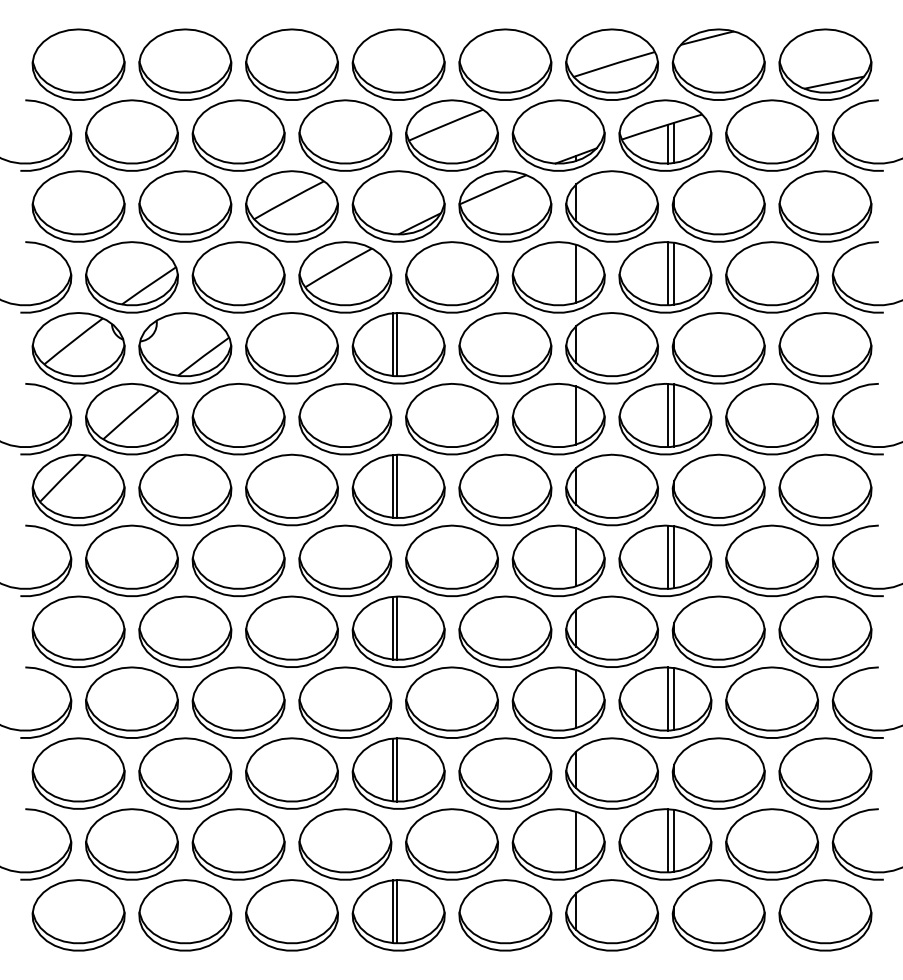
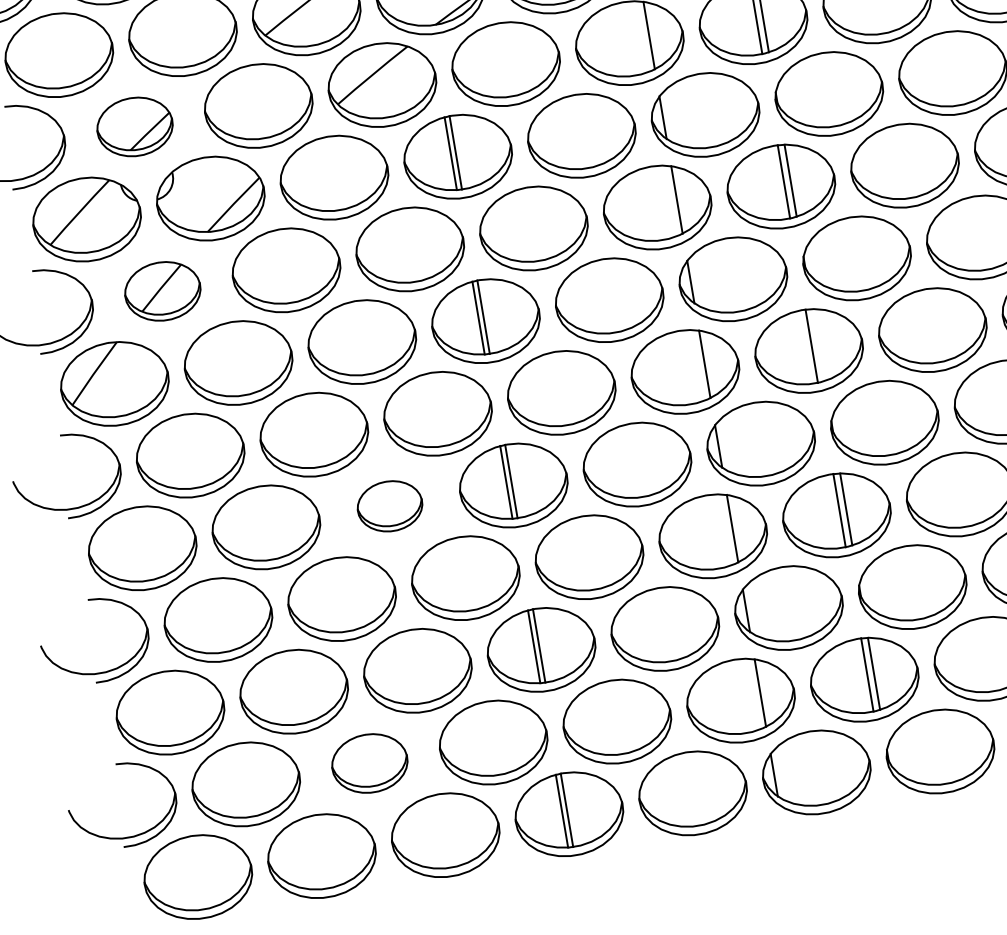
part: (131, 277) -> (134, 127), size x0.7
part: (131, 419) -> (162, 291), size x0.7
line: (674, 557) -> (818, 345), removed
part: (291, 631) -> (389, 506), size x0.6
part: (238, 844) -> (369, 763), size x0.7

